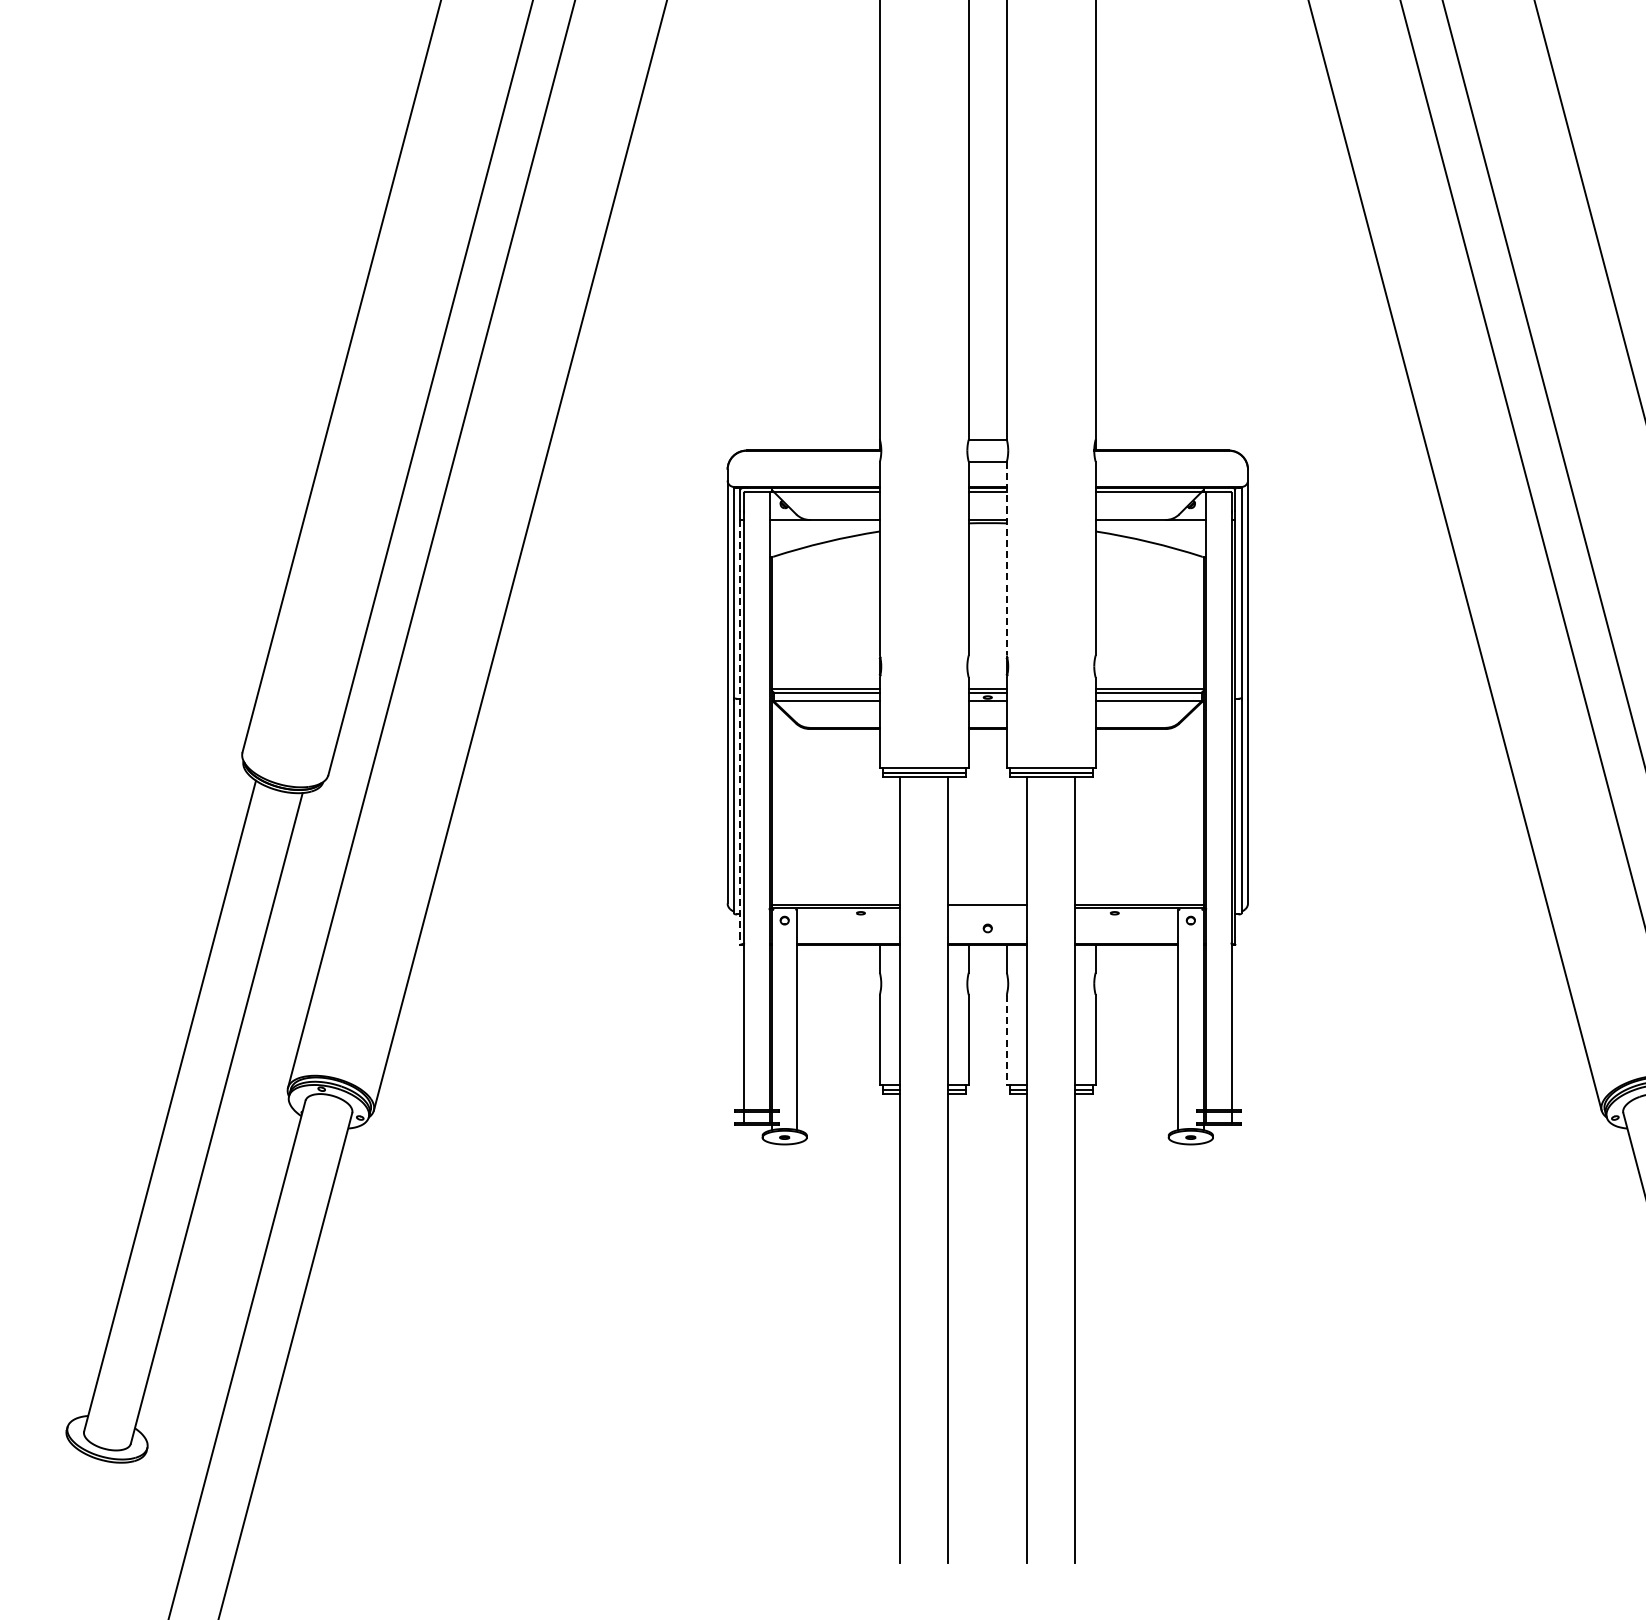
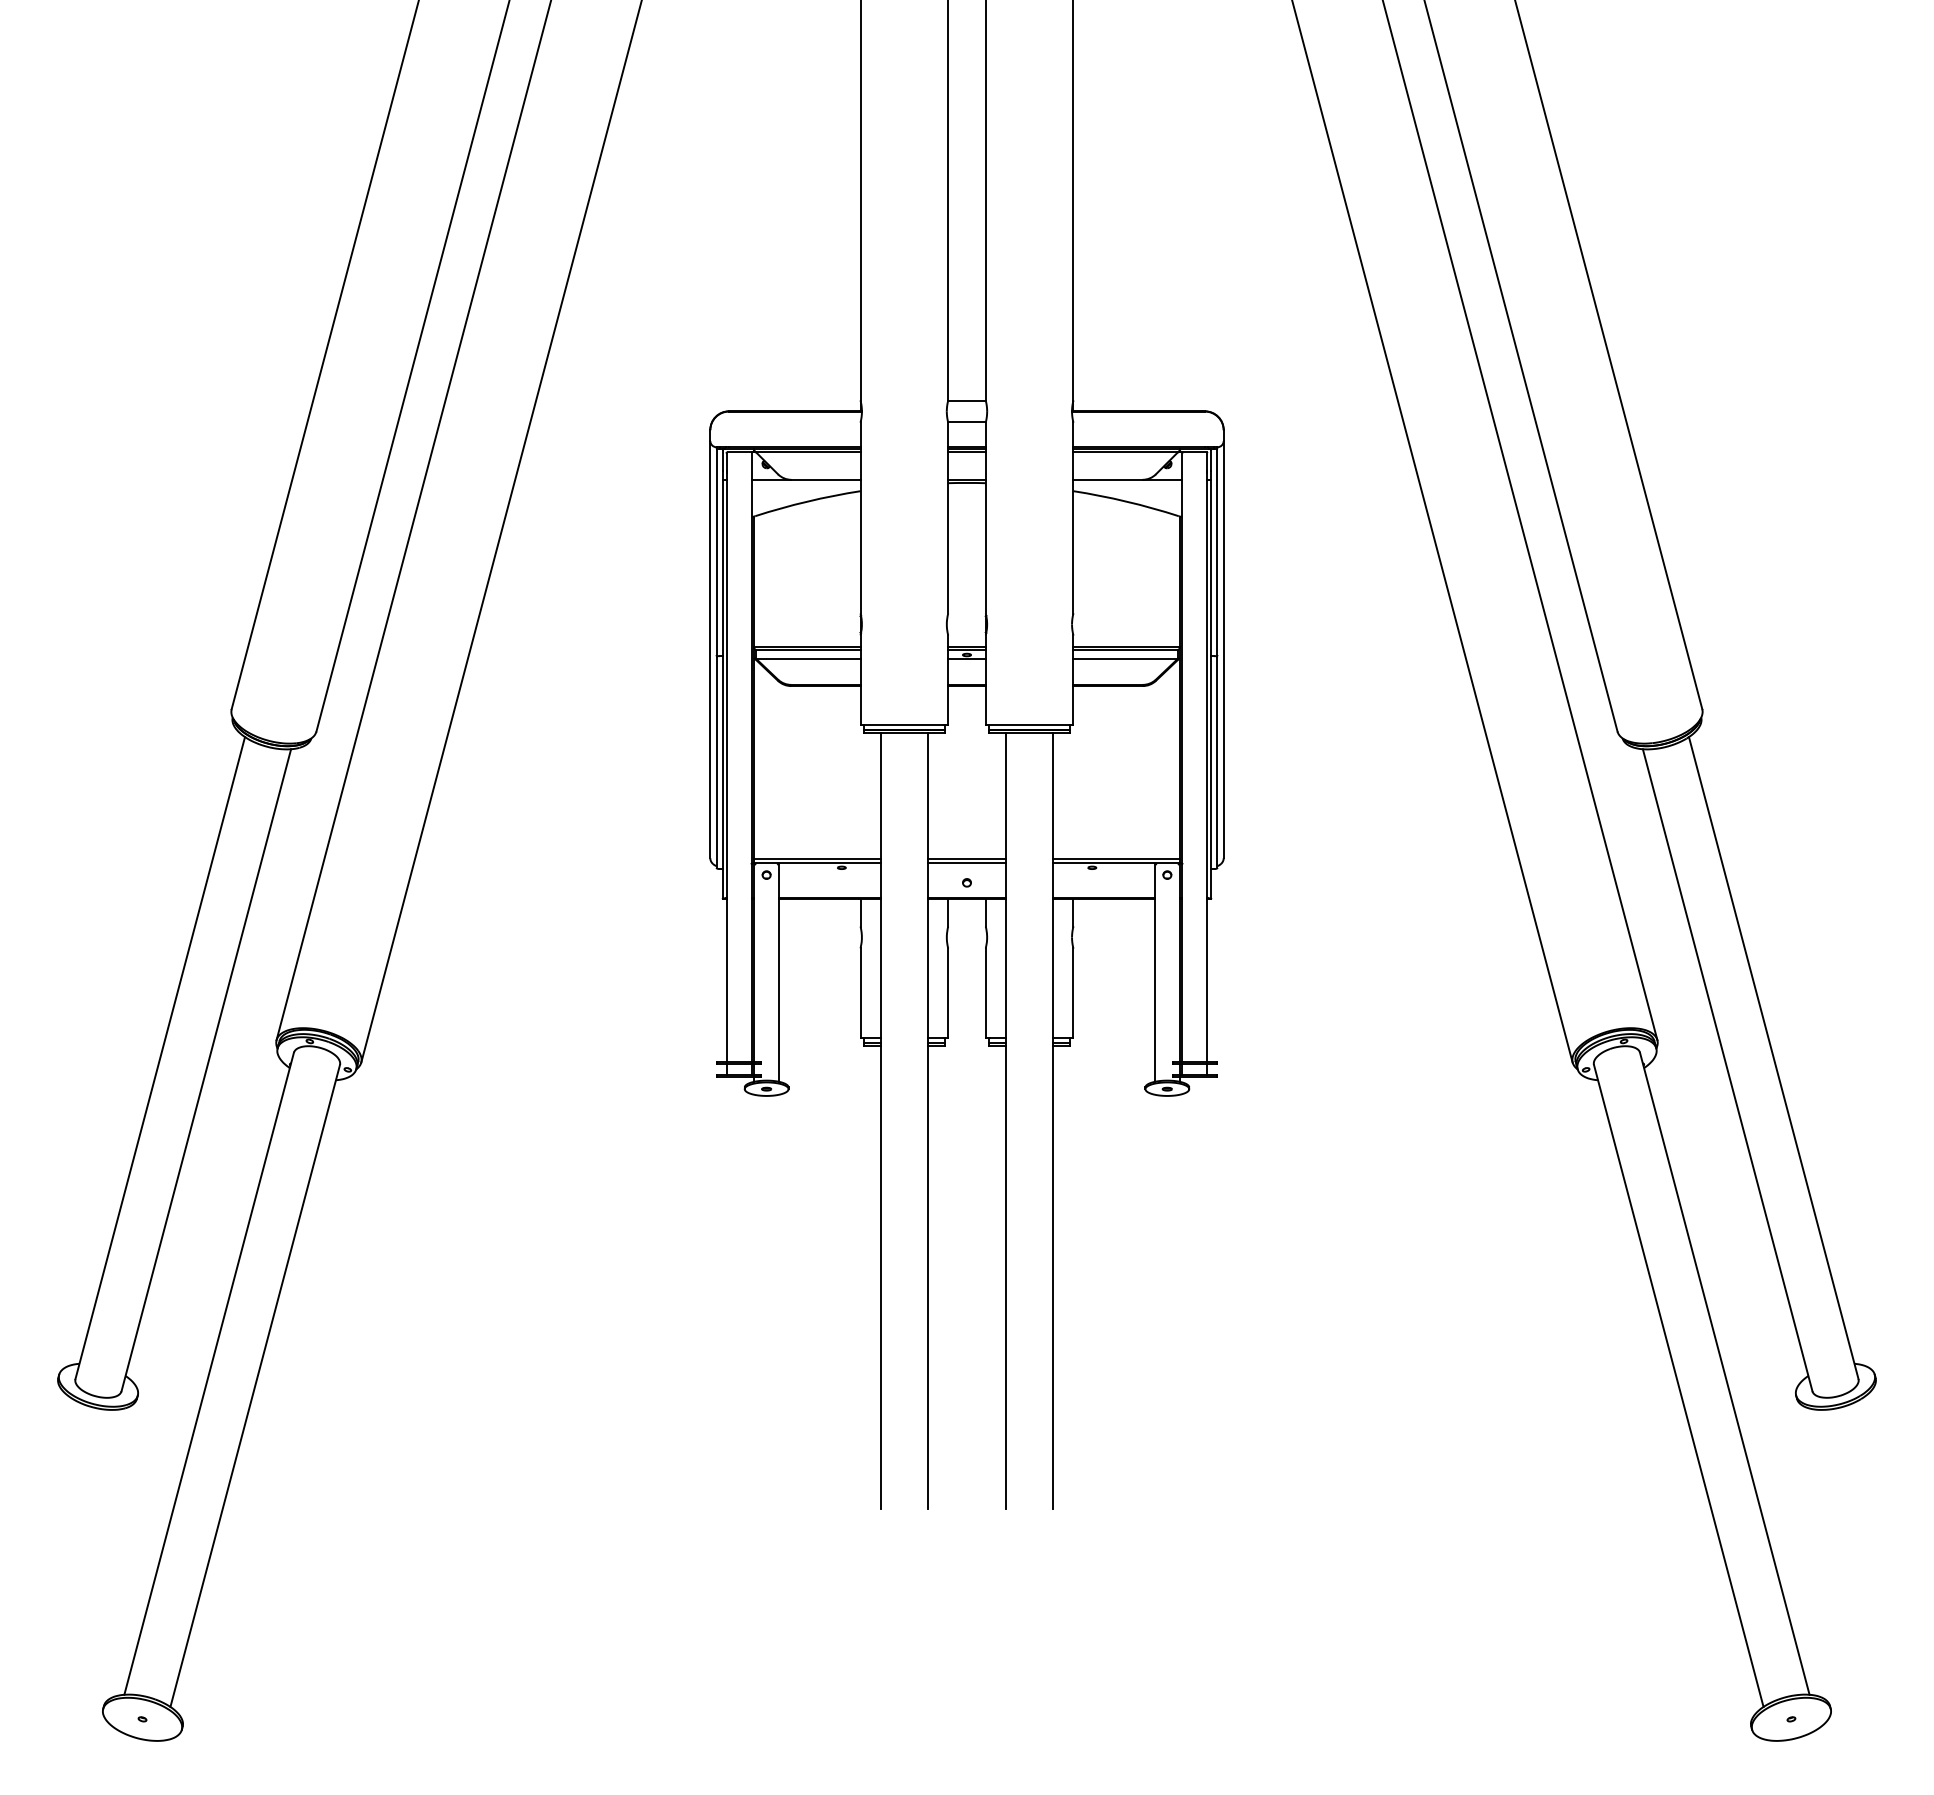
line: (1006, 559) -> (985, 518), dashed -> solid
line: (739, 732) -> (722, 689), dashed -> solid
line: (987, 908) -> (966, 863), added
line: (1006, 1040) -> (985, 993), dashed -> solid

